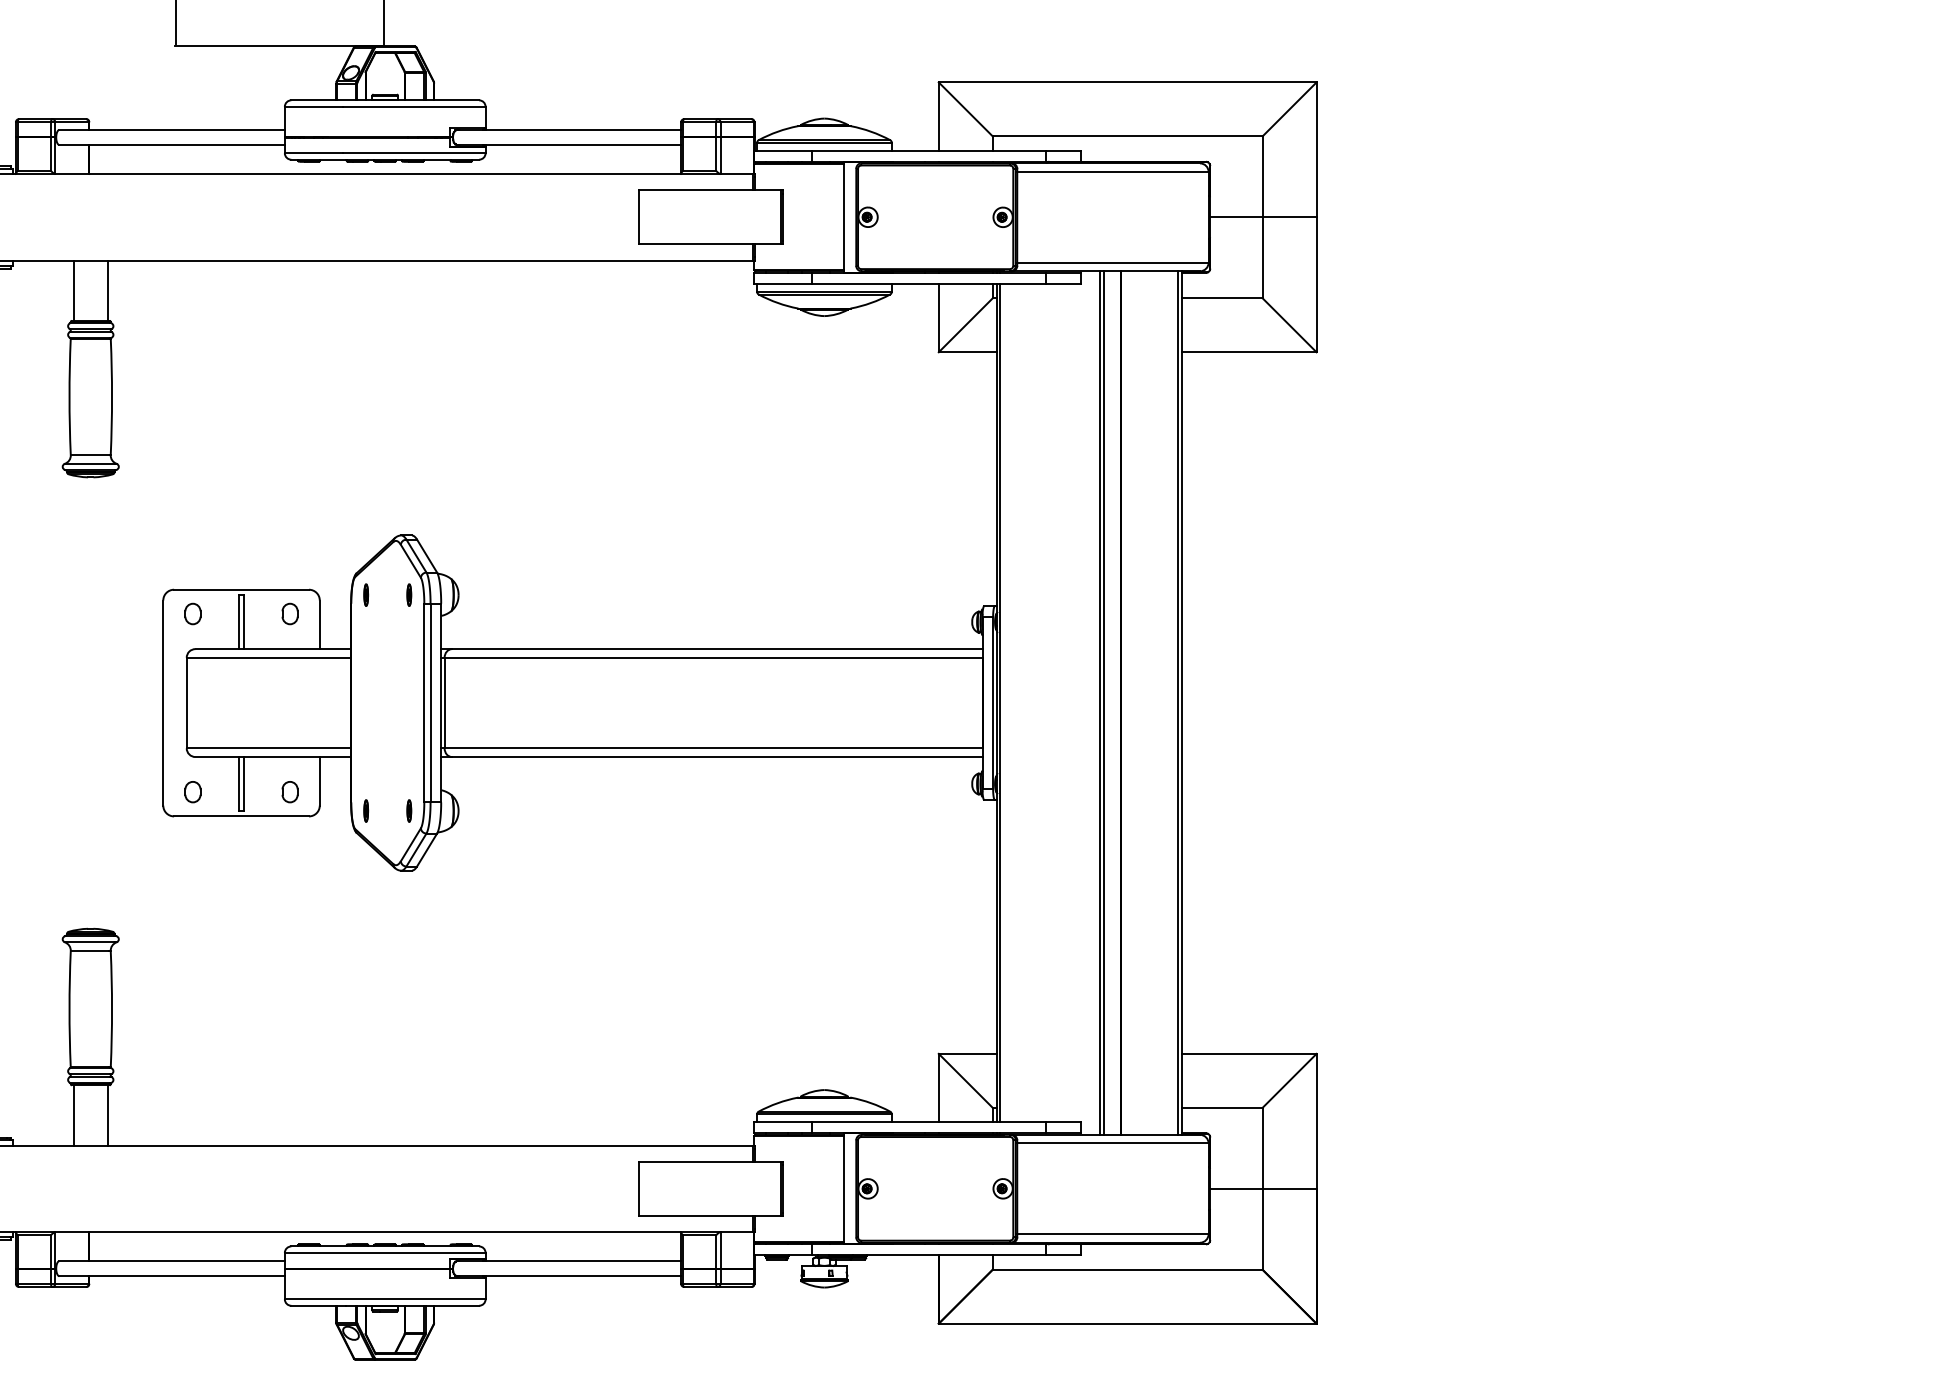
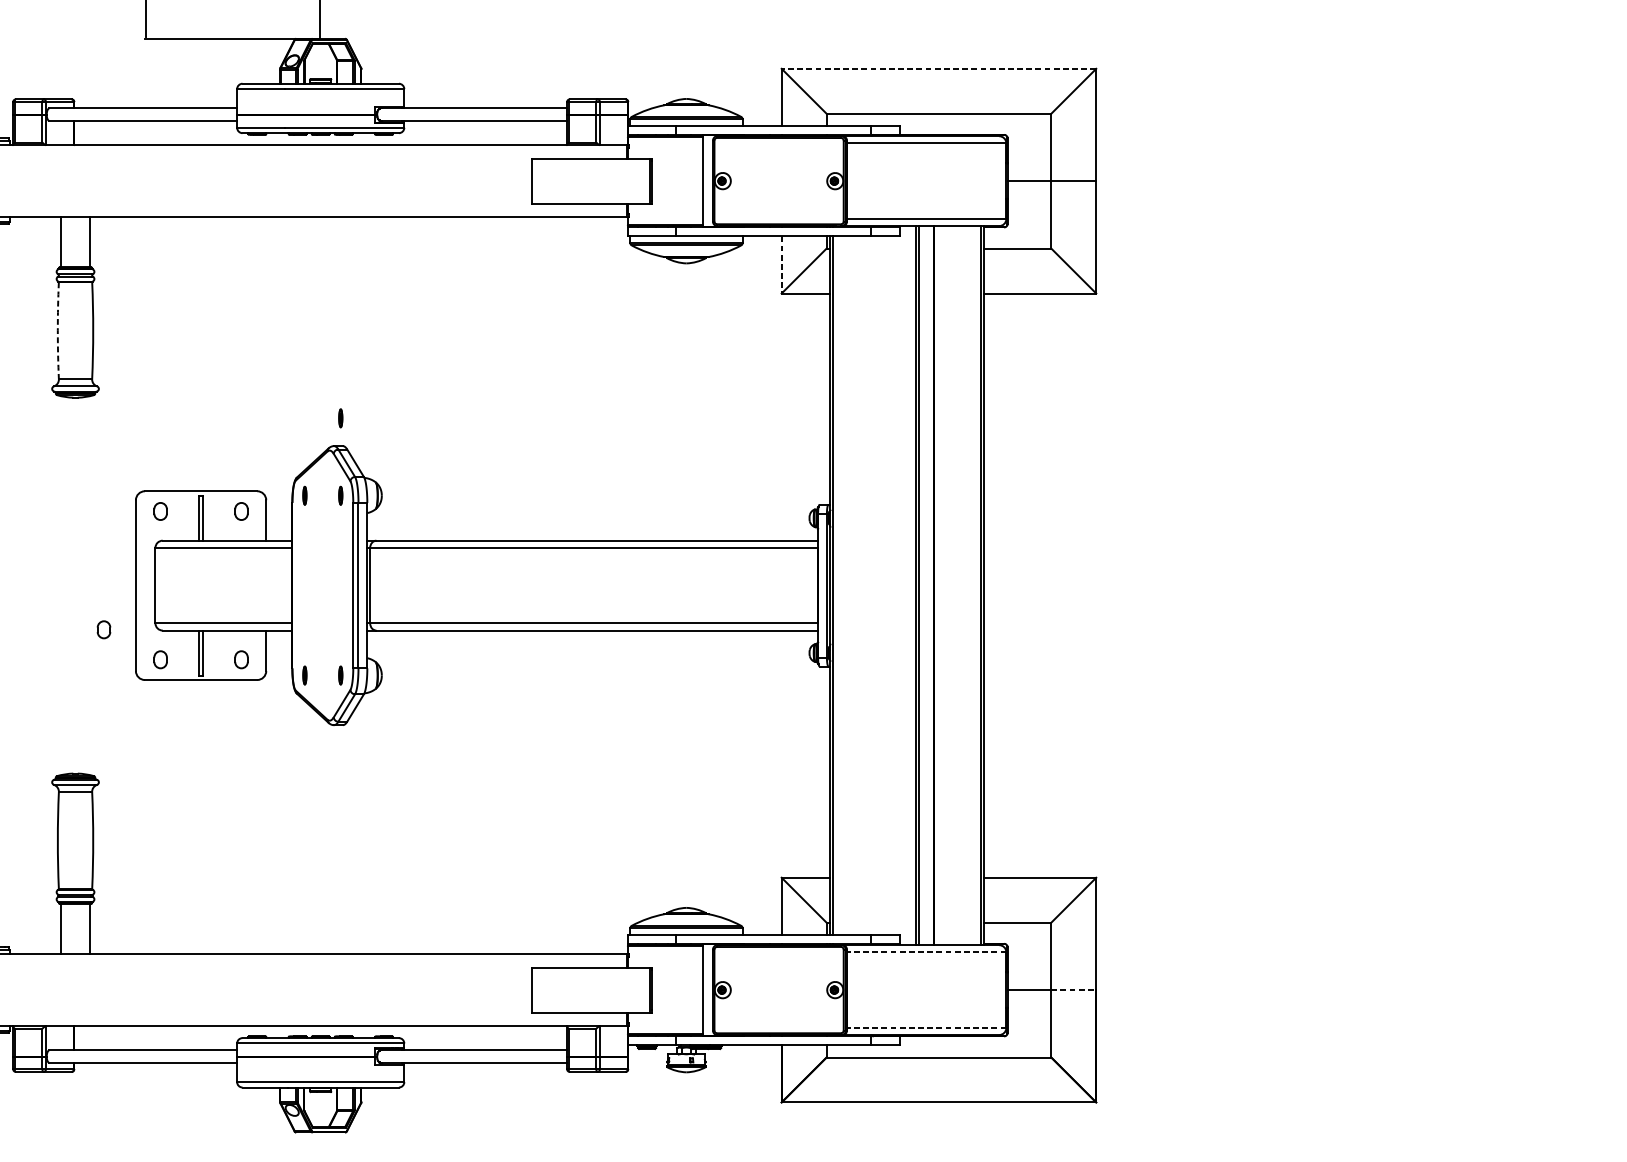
line: (1127, 82) -> (938, 68), solid -> dashed
line: (938, 318) -> (781, 265), solid -> dashed
arc: (69, 397) -> (57, 331), solid -> dashed
part: (409, 501) -> (340, 417), added
part: (124, 756) -> (103, 630), added
line: (1112, 1143) -> (926, 952), solid -> dashed
line: (1289, 1188) -> (1073, 989), solid -> dashed
line: (1112, 1234) -> (926, 1028), solid -> dashed

